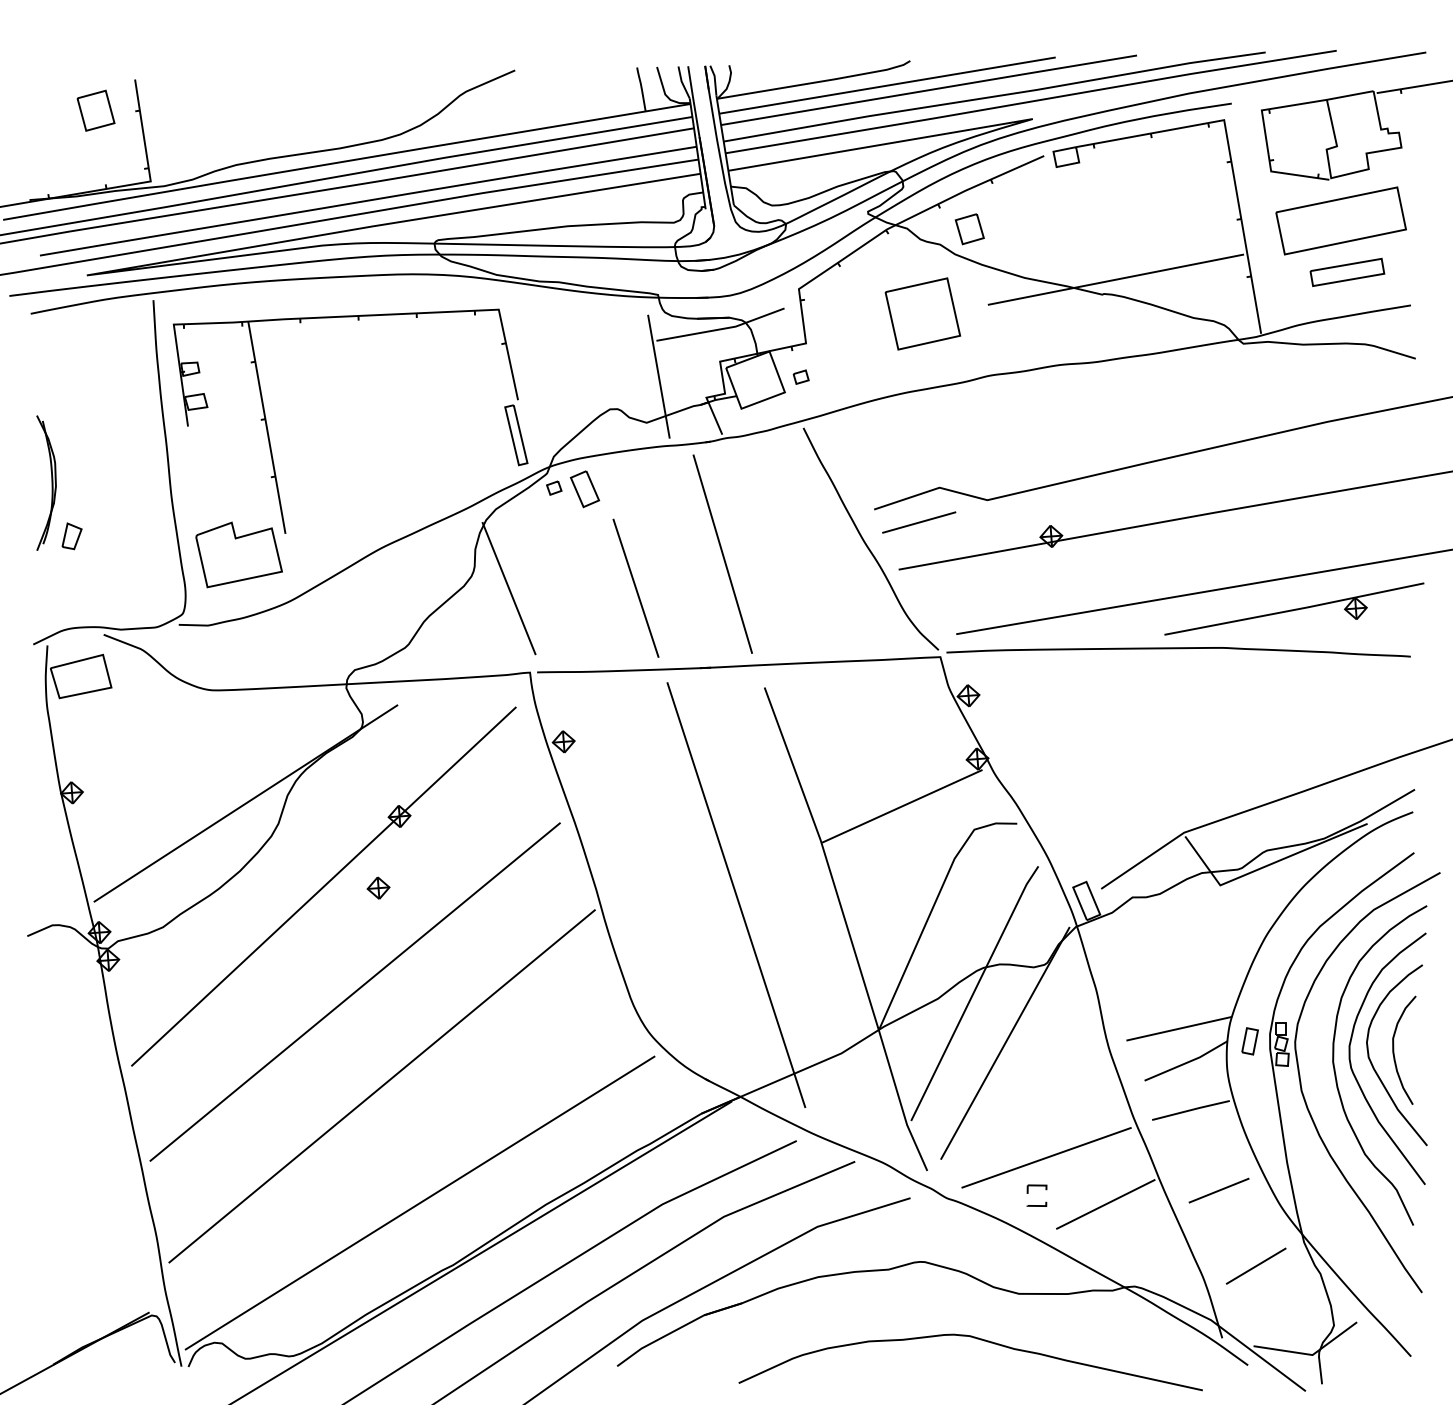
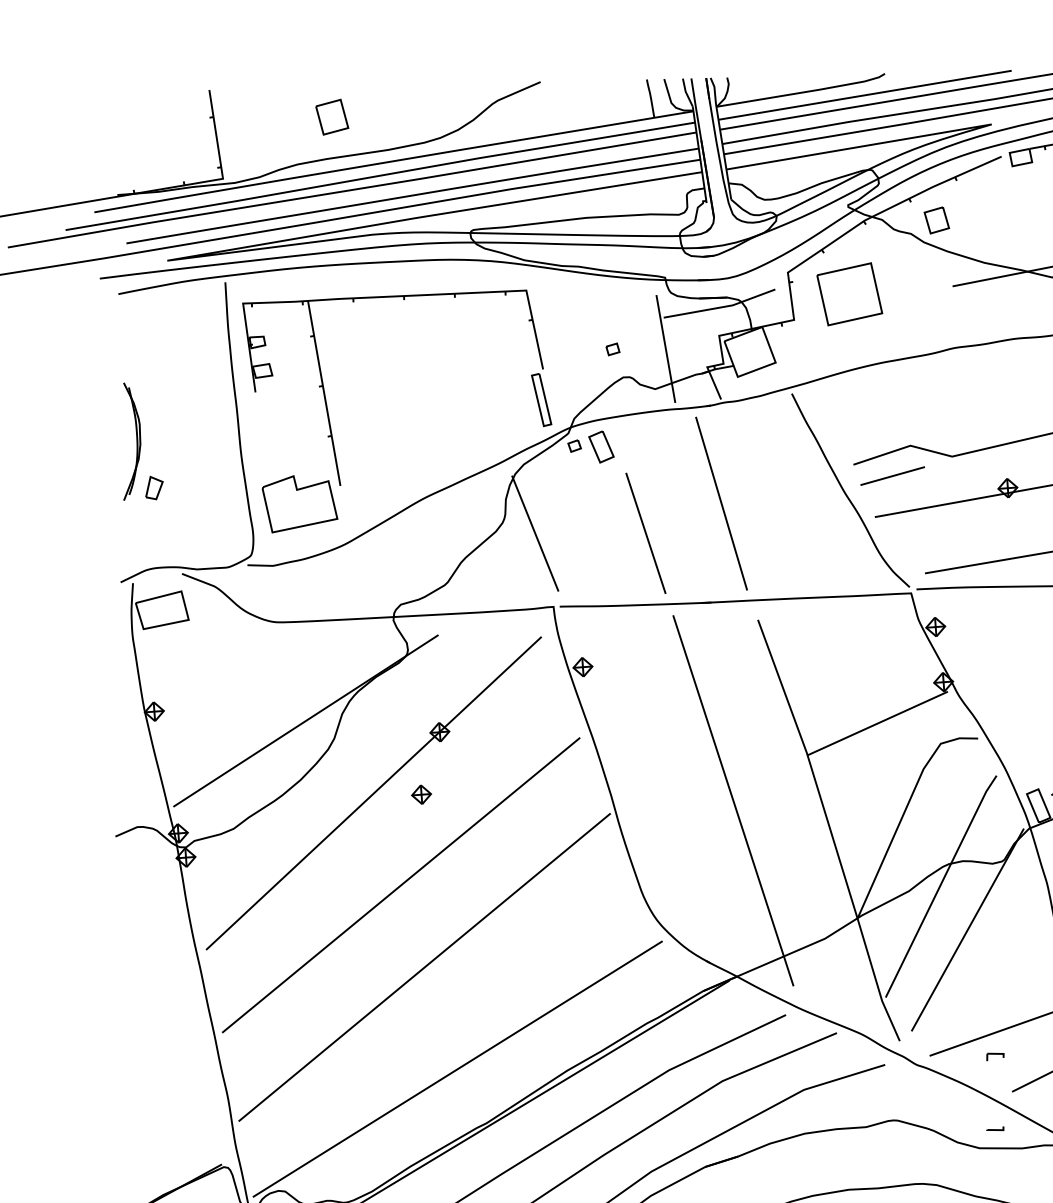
part: (95, 110) -> (331, 116), moved
part: (922, 313) -> (849, 293), moved
part: (800, 376) -> (612, 348), moved
line: (1036, 1205) -> (994, 1129), moved

